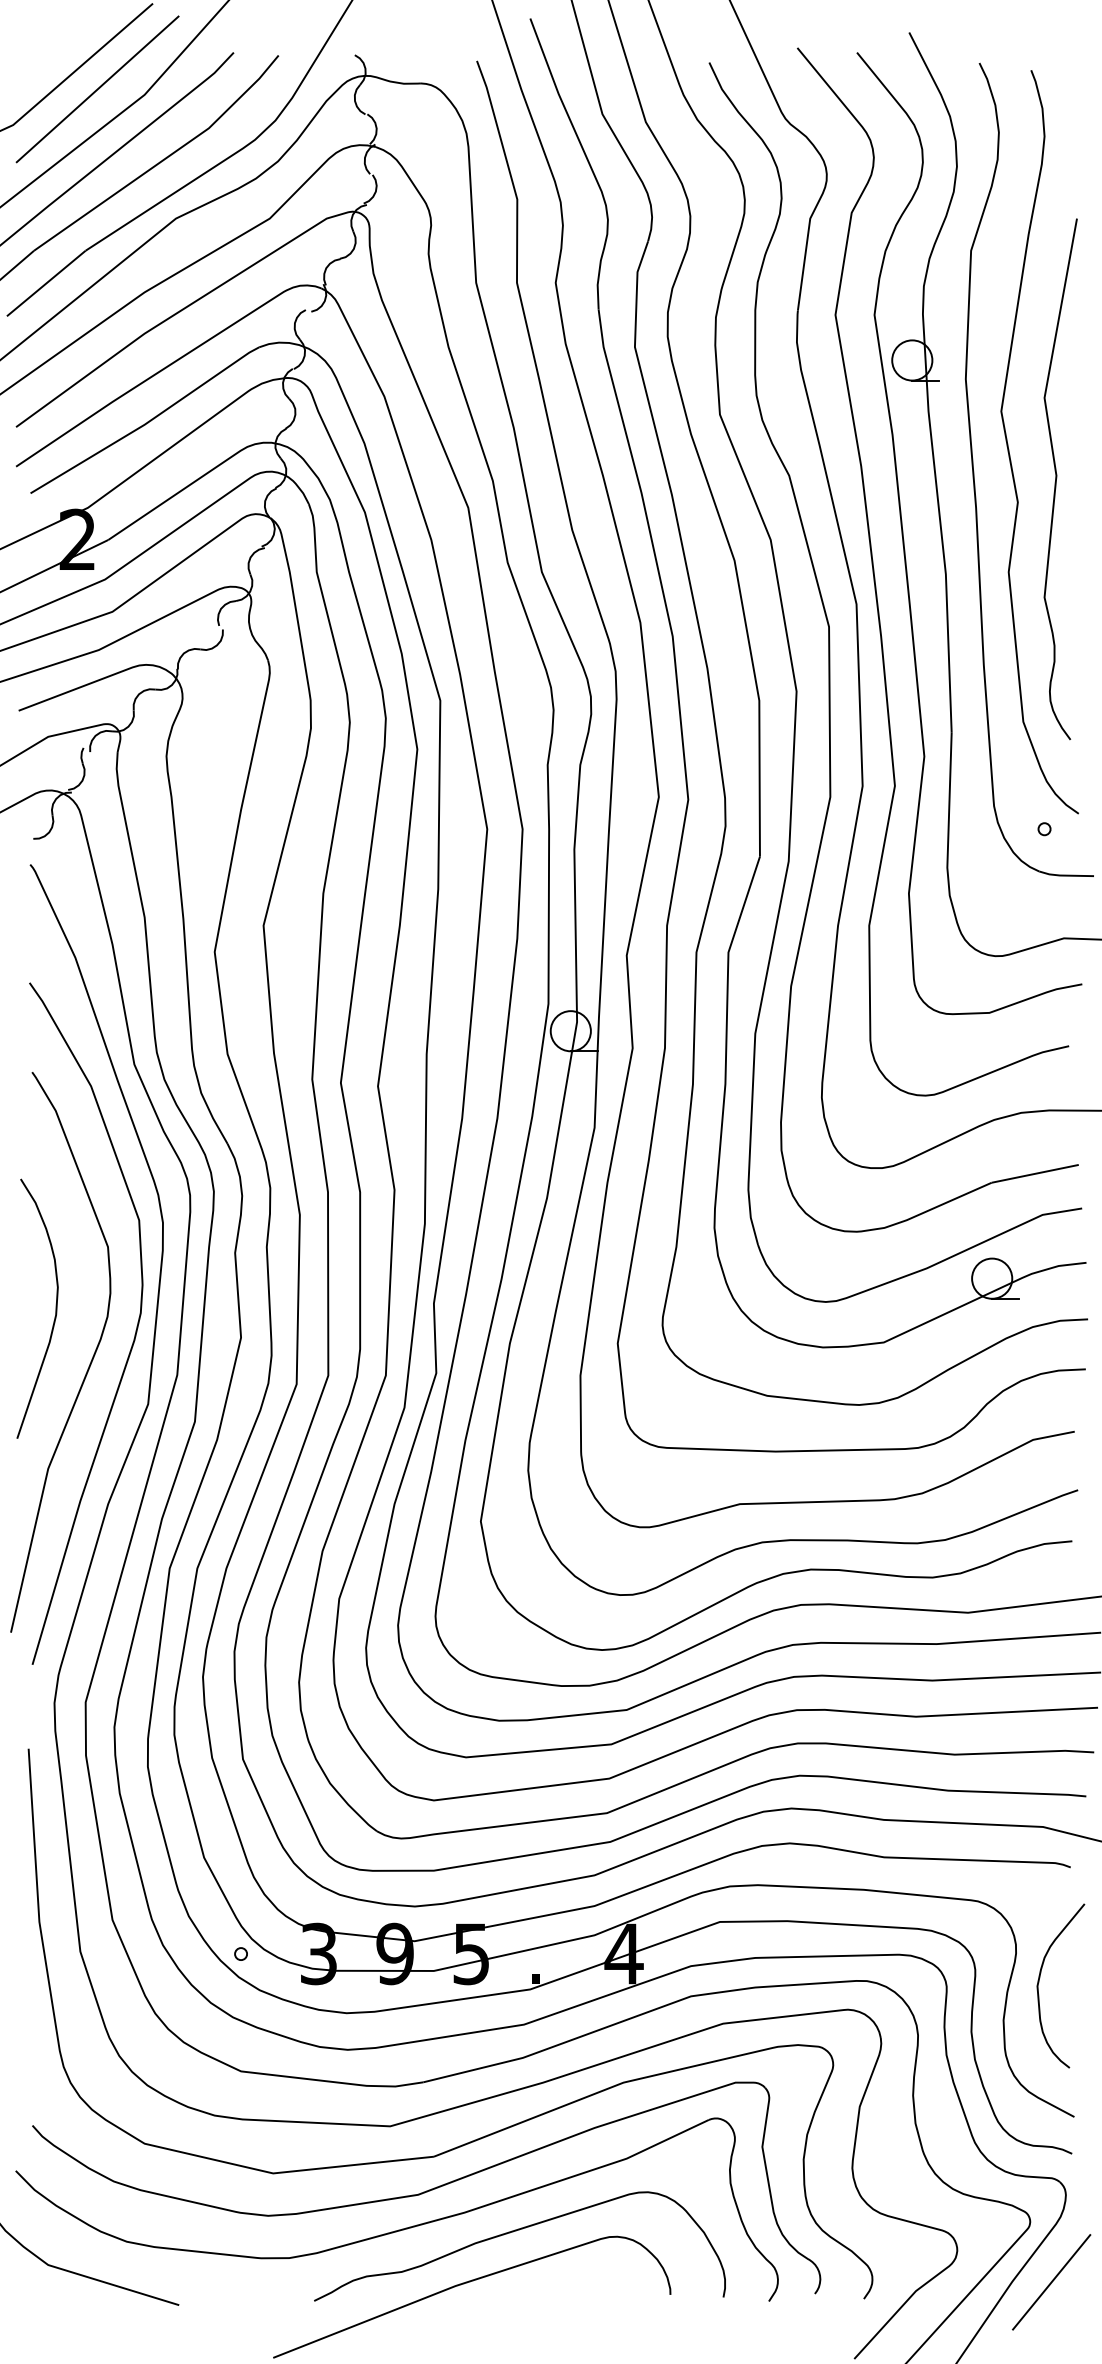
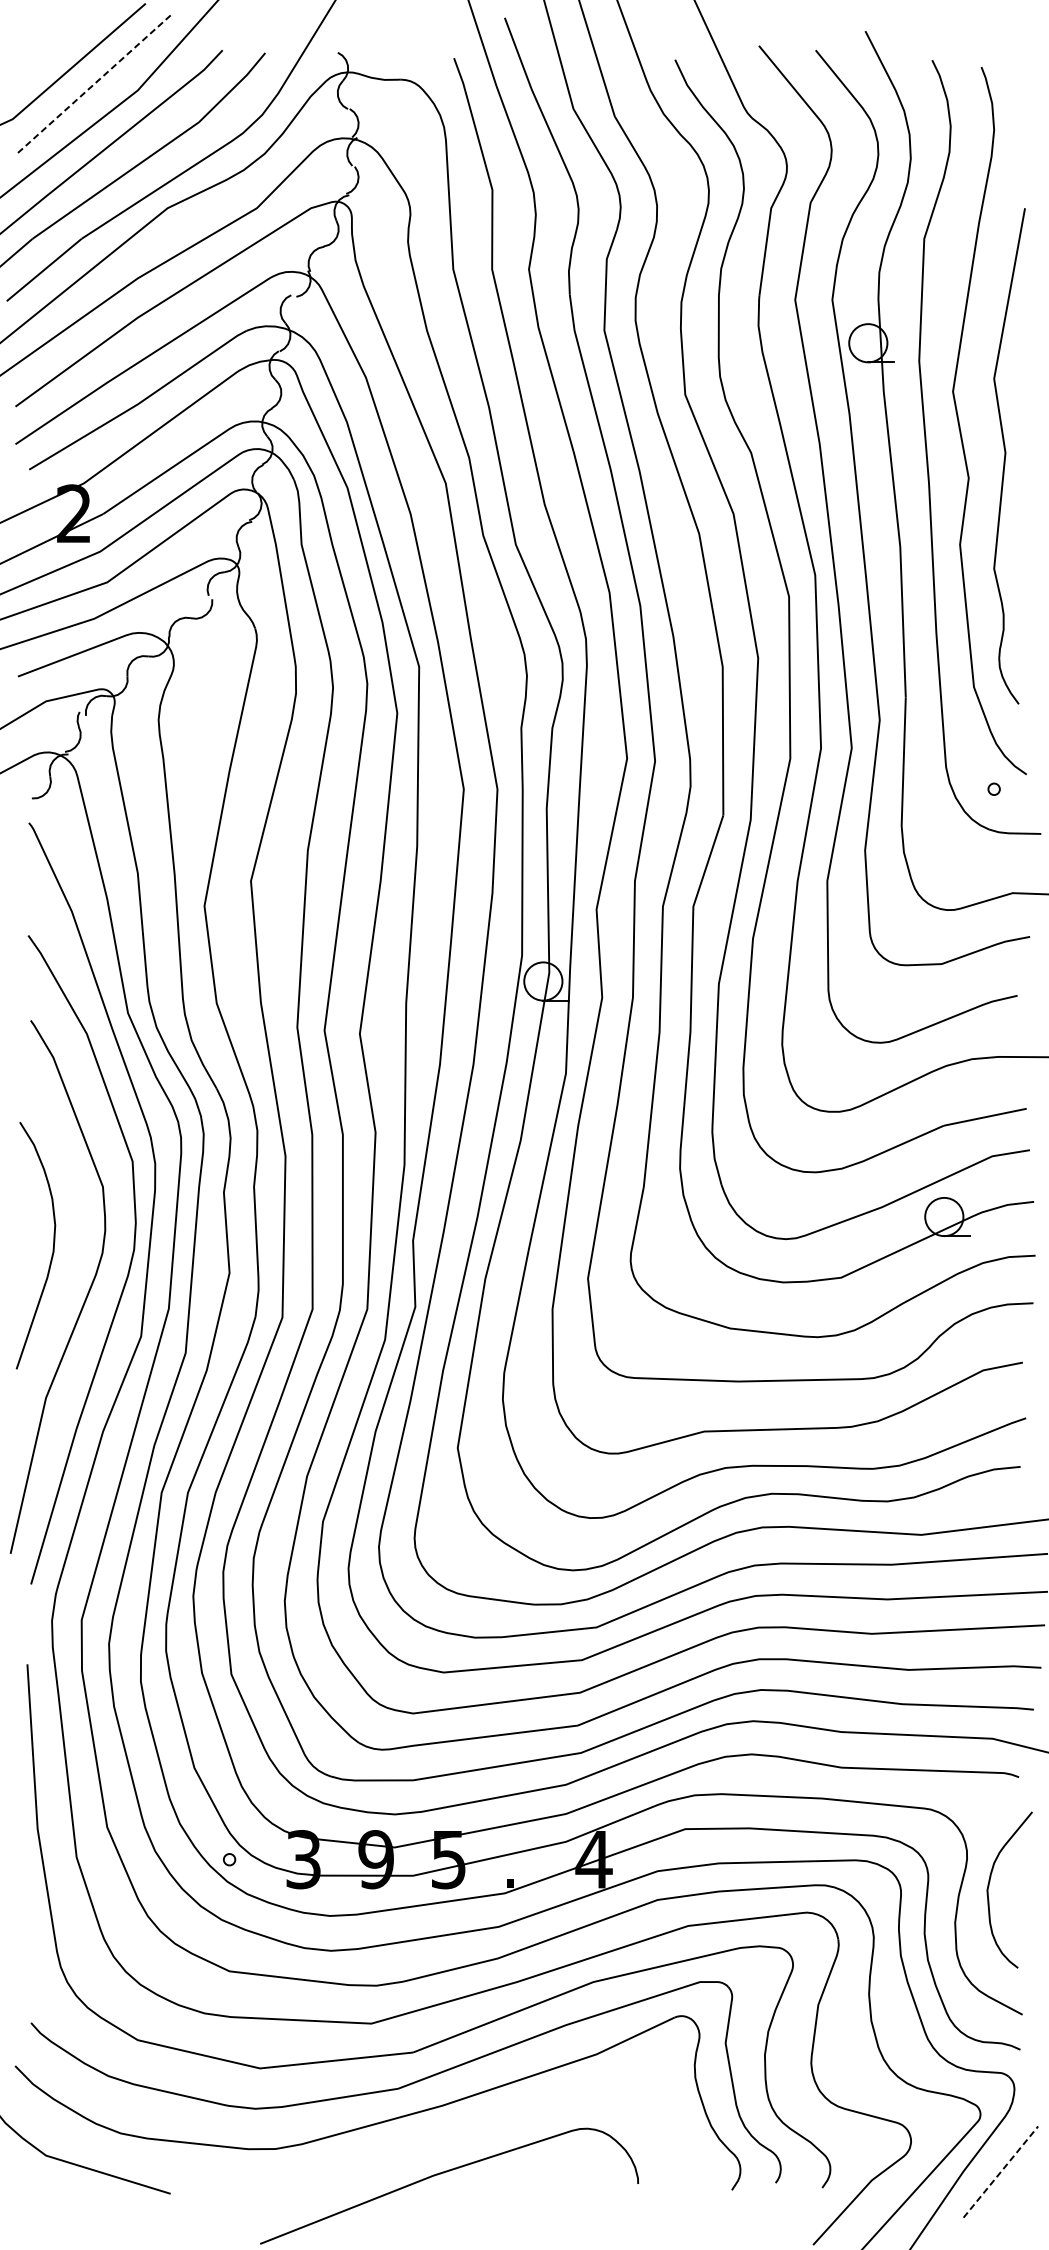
line: (97, 89) -> (92, 85), solid -> dashed
curve: (513, 2232) -> (488, 2124), removed
line: (1051, 2282) -> (1000, 2172), solid -> dashed

